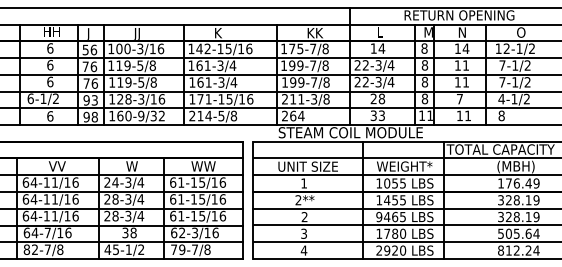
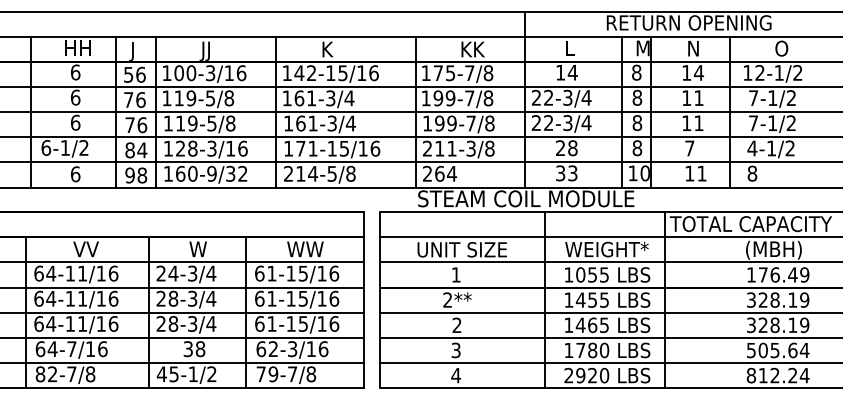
text: (90, 100) -> (135, 150), 93 -> 84
text: (429, 115) -> (644, 173), 11 -> 10
text: (379, 216) -> (569, 324), 9465 -> 1465

